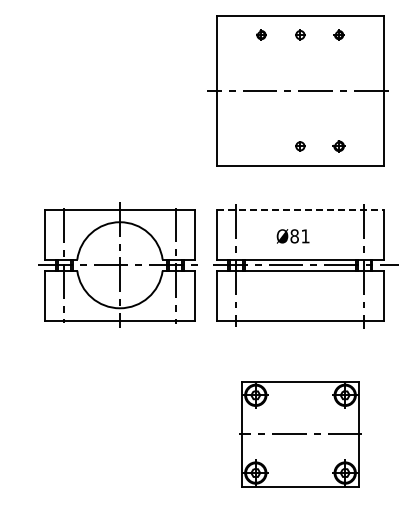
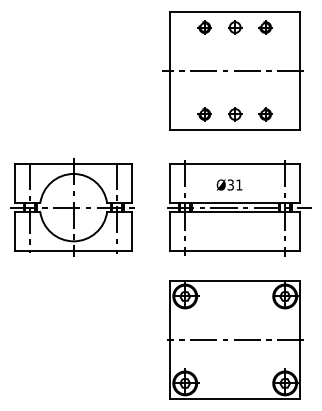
part: (261, 34) -> (204, 27), size x1.67
part: (300, 34) -> (235, 27), size x1.67
part: (338, 34) -> (265, 27), size x1.67
part: (261, 146) -> (204, 114), added
part: (300, 146) -> (235, 114), size x1.67
part: (338, 146) -> (265, 114), size x1.43
line: (300, 209) -> (235, 164), dashed -> solid
text: (294, 236) -> (230, 185), Ø81 -> Ø31
part: (117, 264) -> (71, 207), moved
part: (300, 433) -> (235, 339), size x1.43

